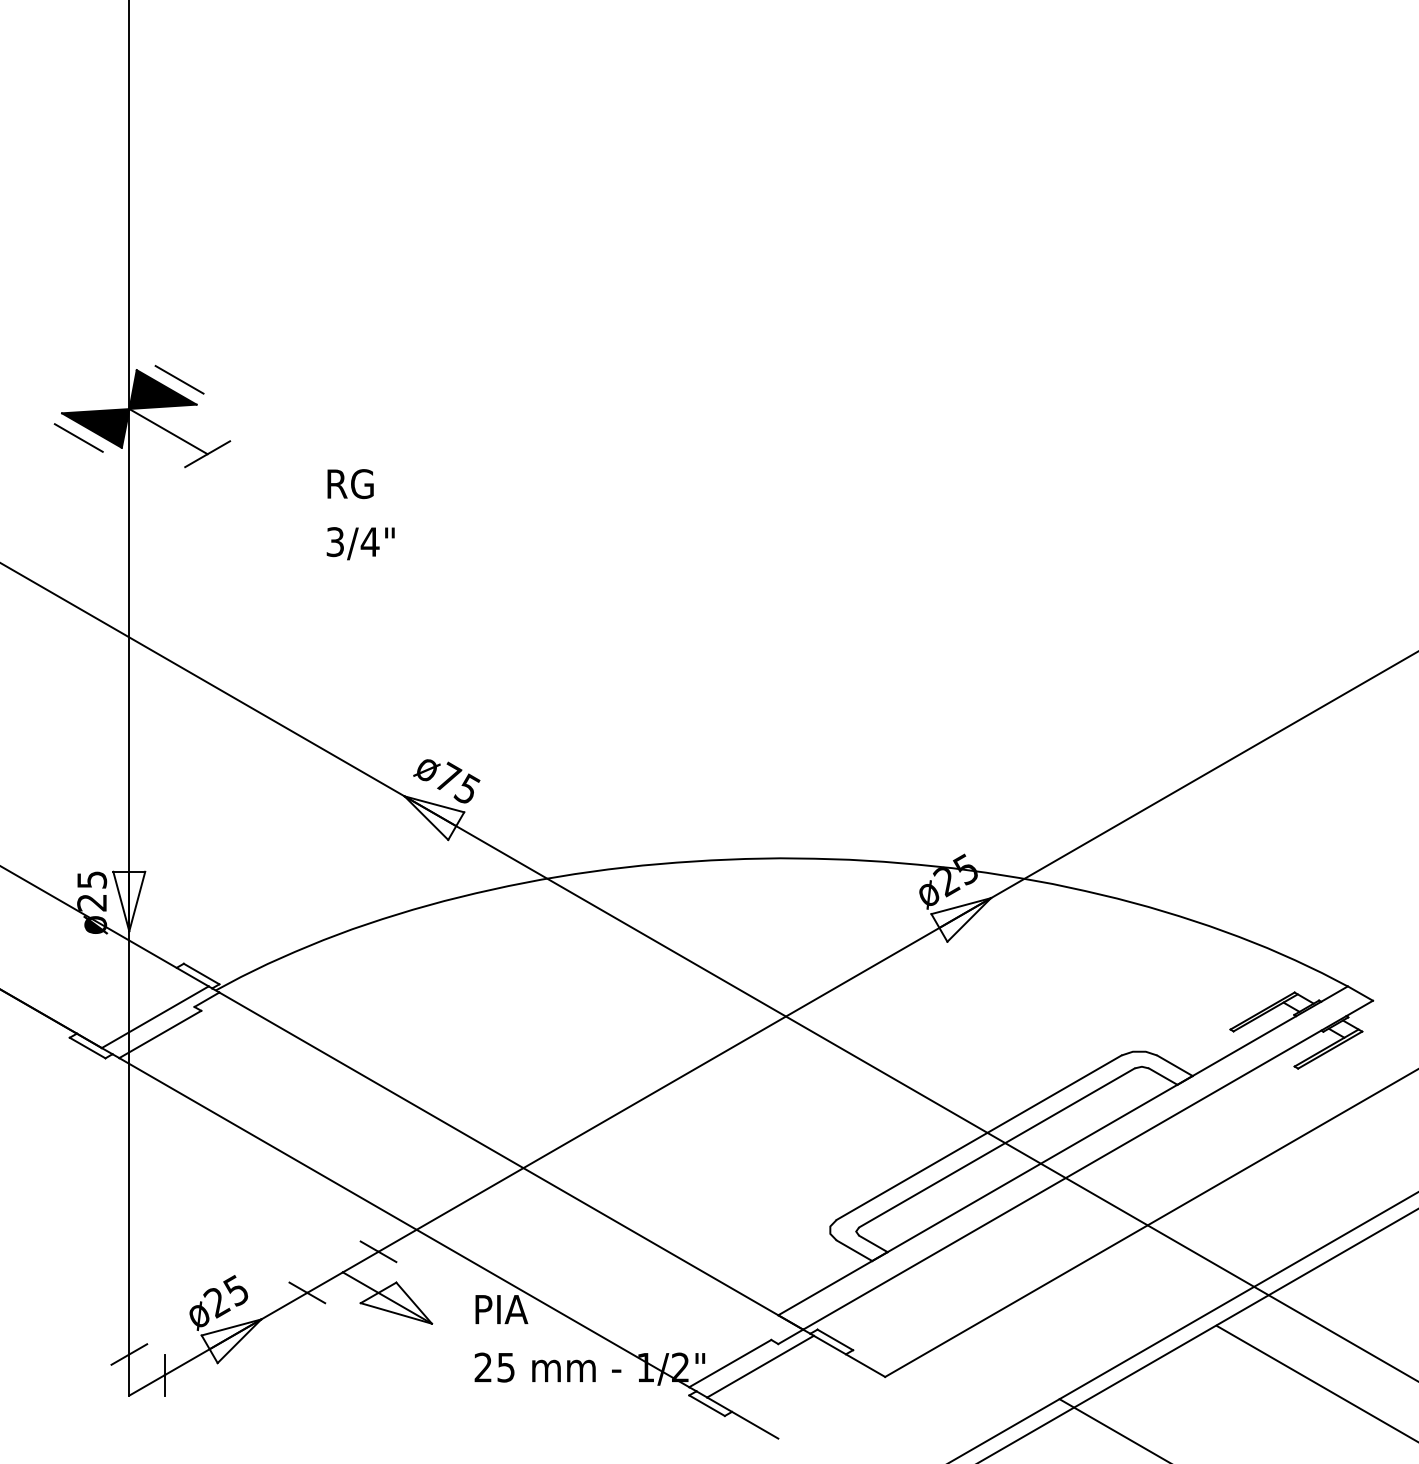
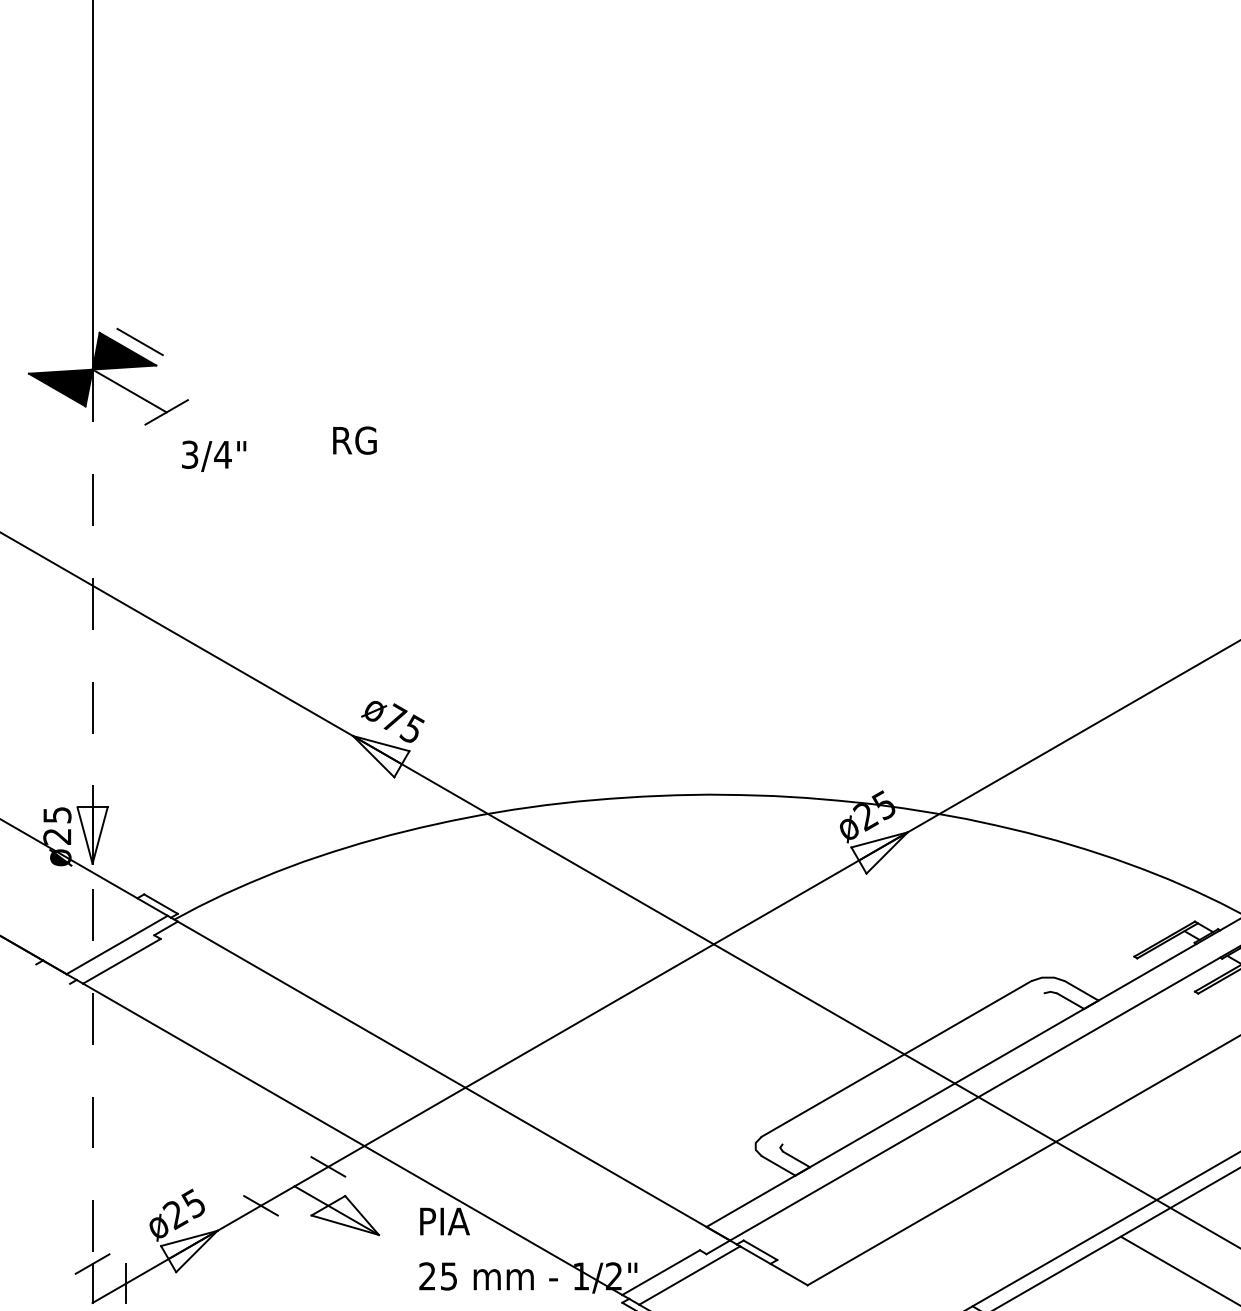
line: (78, 437) -> (44, 396), removed
text: (350, 484) -> (354, 441), moved
text: (360, 543) -> (213, 456), moved
line: (129, 882) -> (92, 817), solid -> dashed
line: (87, 1047) -> (53, 973), removed
line: (996, 1147) -> (912, 1068), removed

